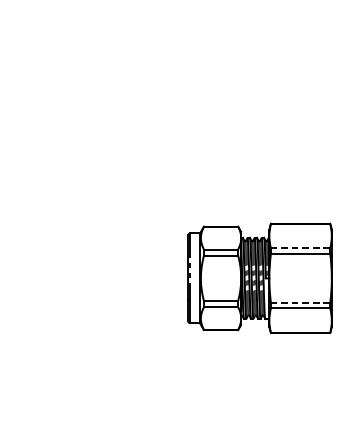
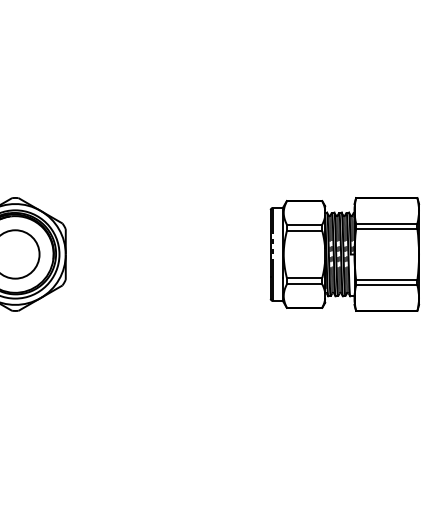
line: (300, 248) -> (386, 223), dashed -> solid
line: (300, 302) -> (386, 279), dashed -> solid

